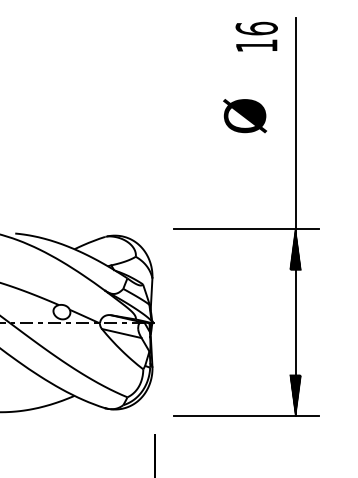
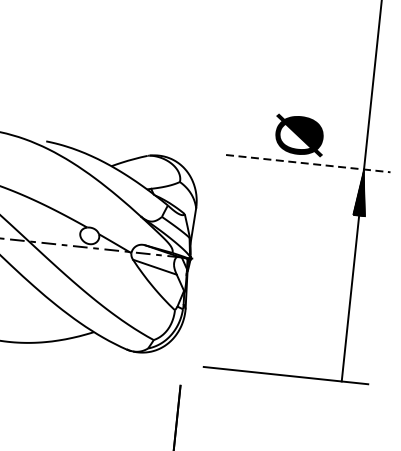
text: (244, 116) -> (298, 135), moved
line: (246, 228) -> (308, 163), solid -> dashed
hatch: (295, 395) -> (344, 357), removed

